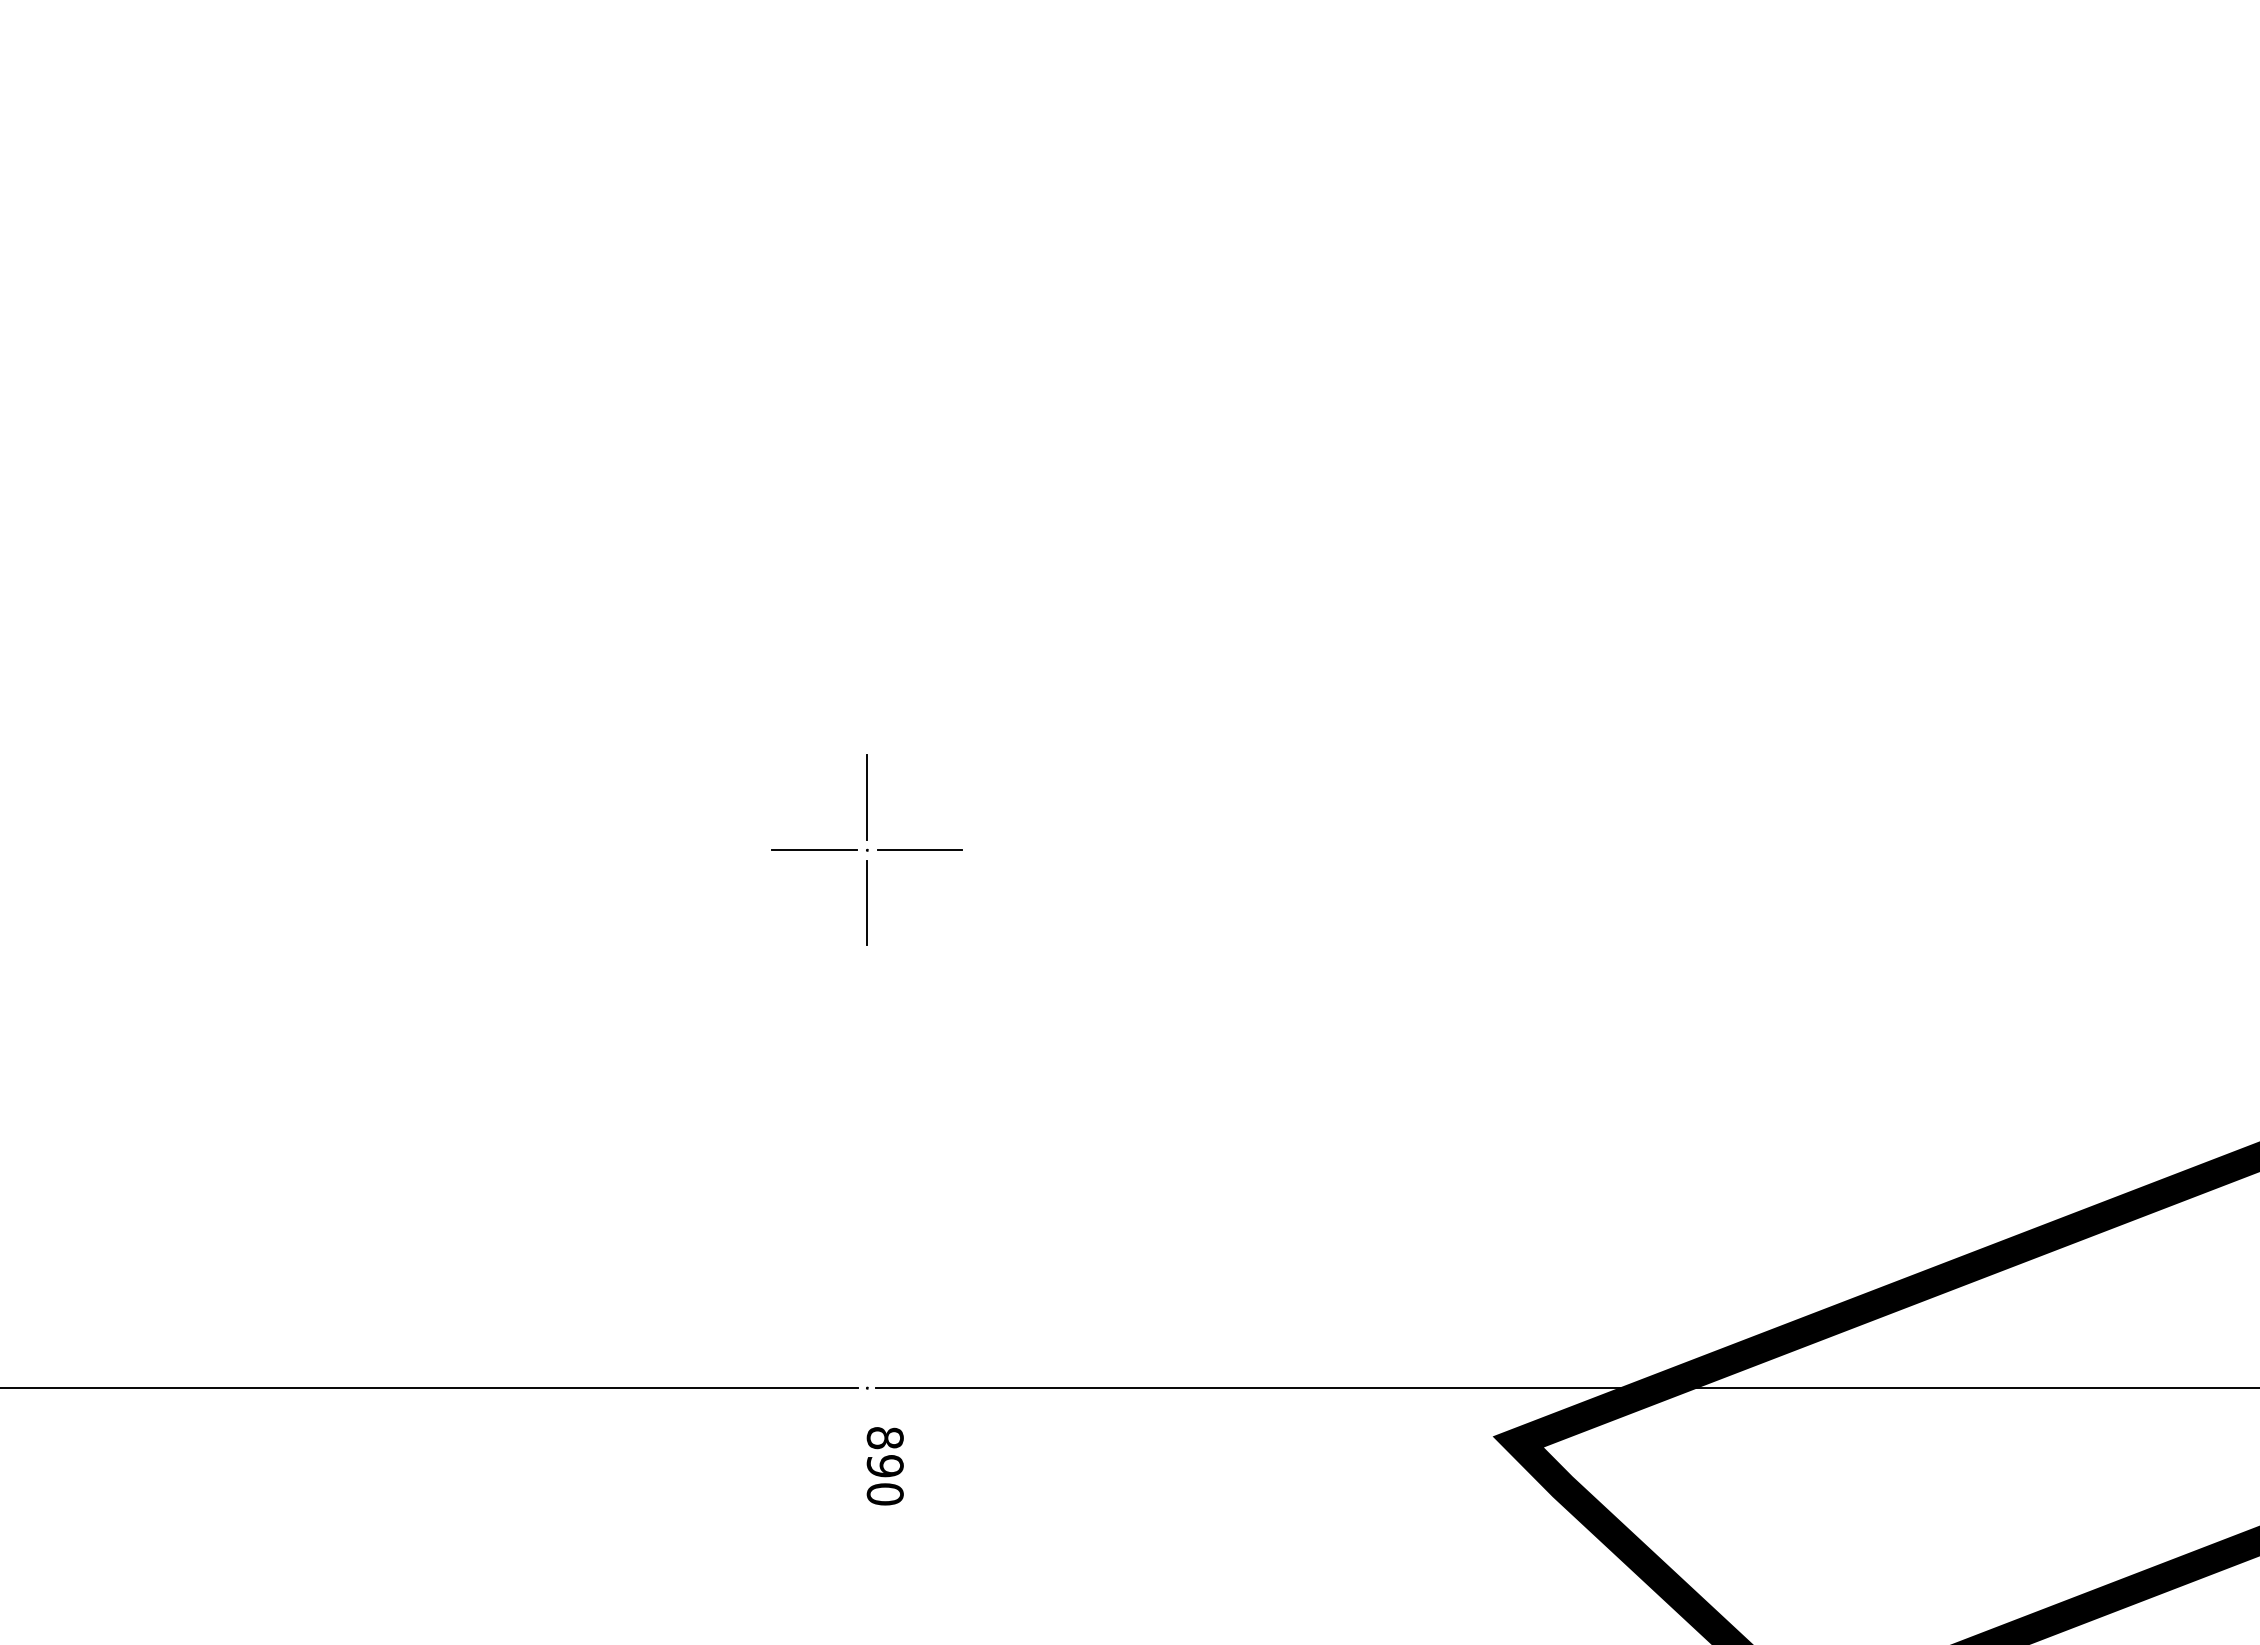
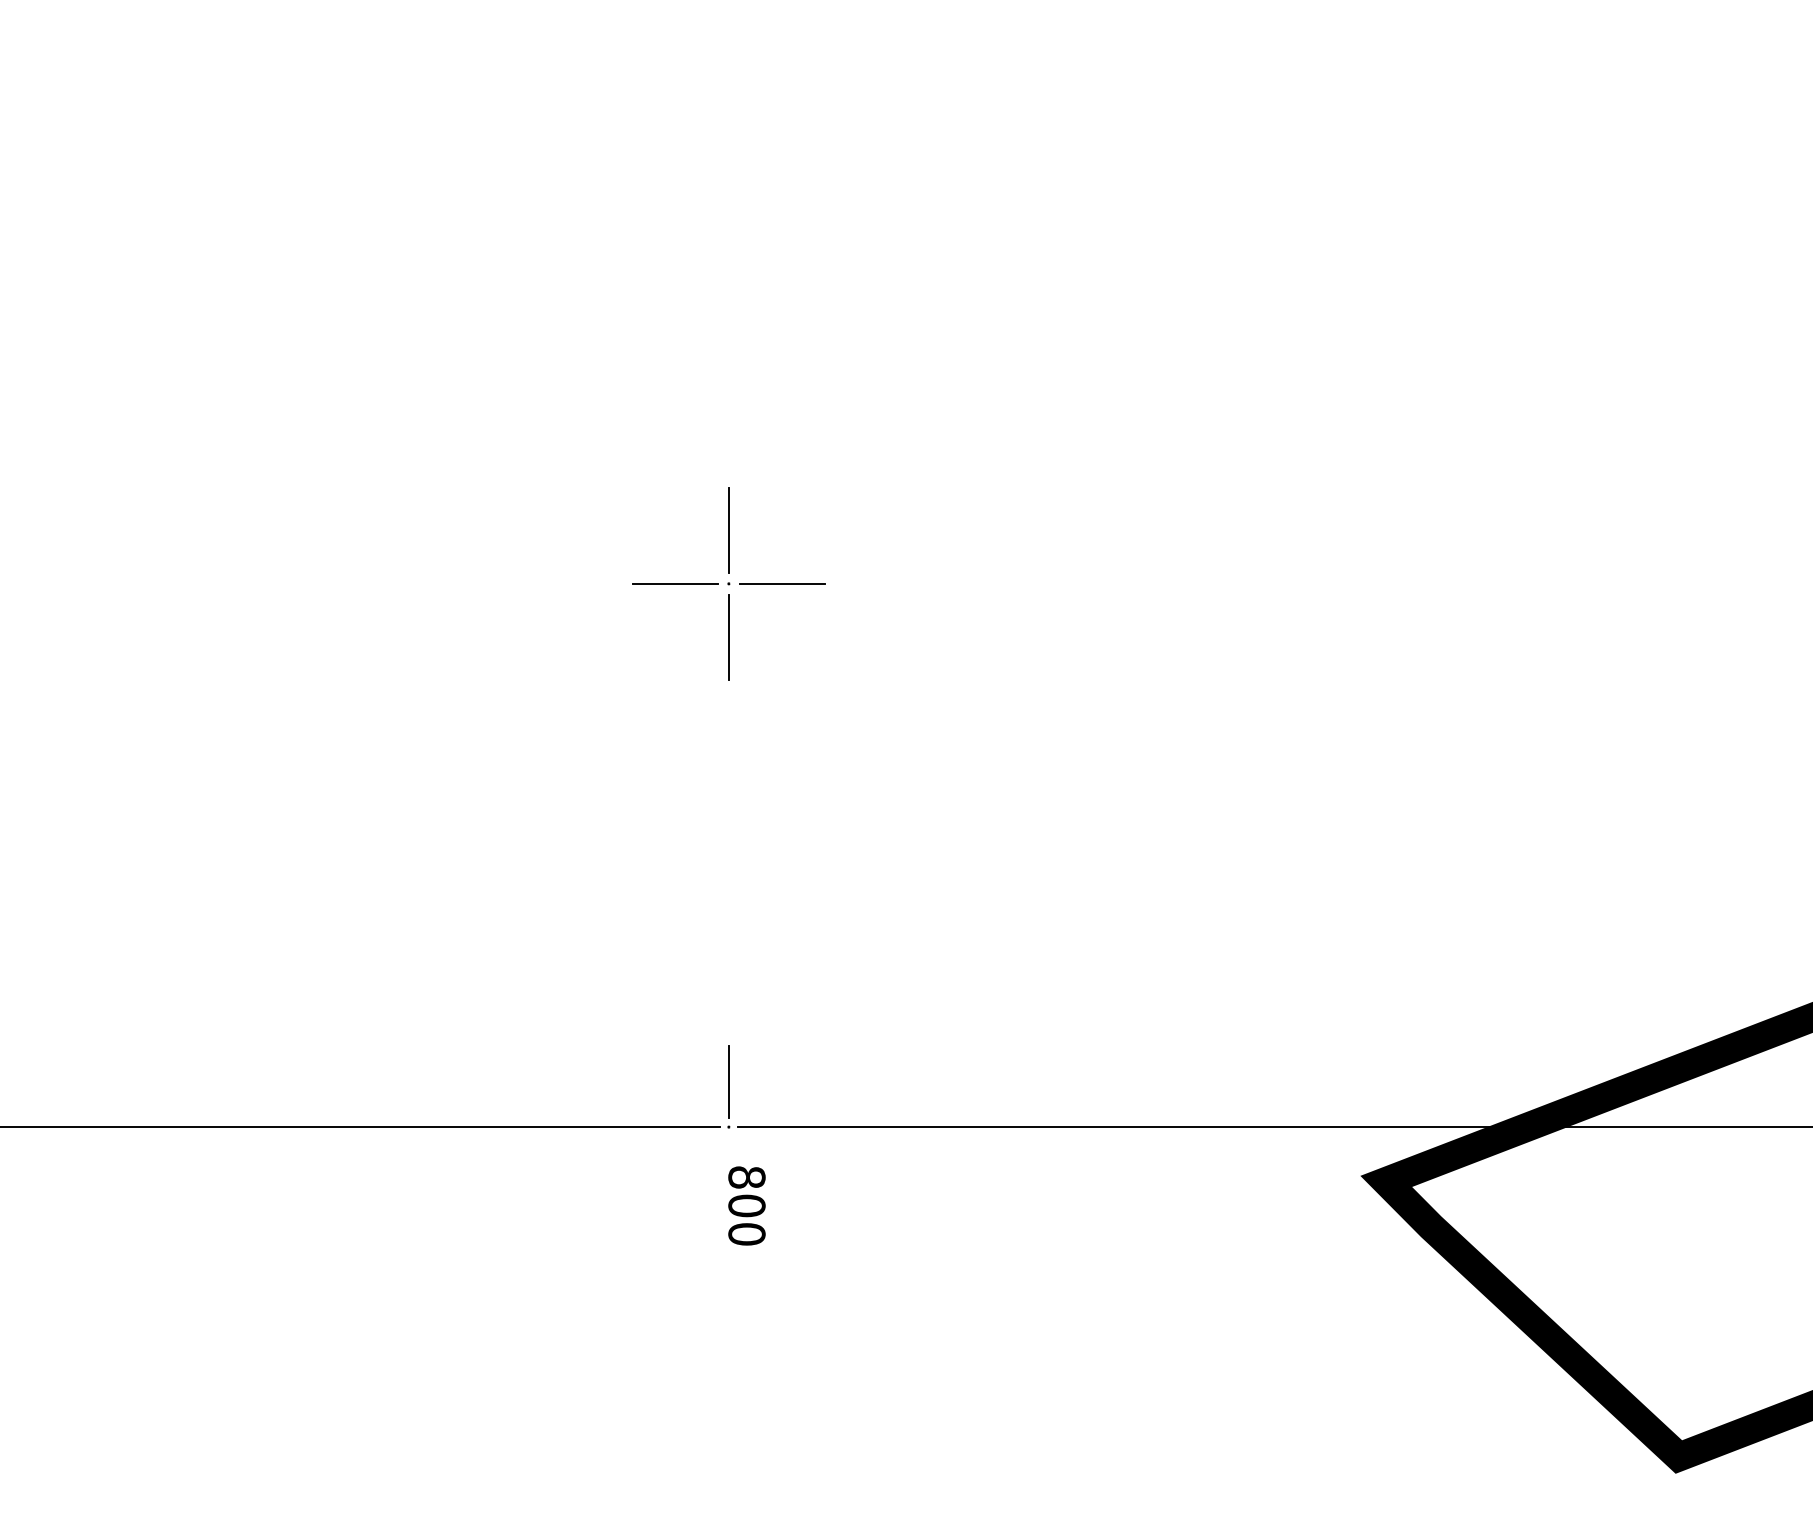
line: (867, 1343) -> (728, 1081), added
text: (884, 1466) -> (746, 1206), 890 -> 800

